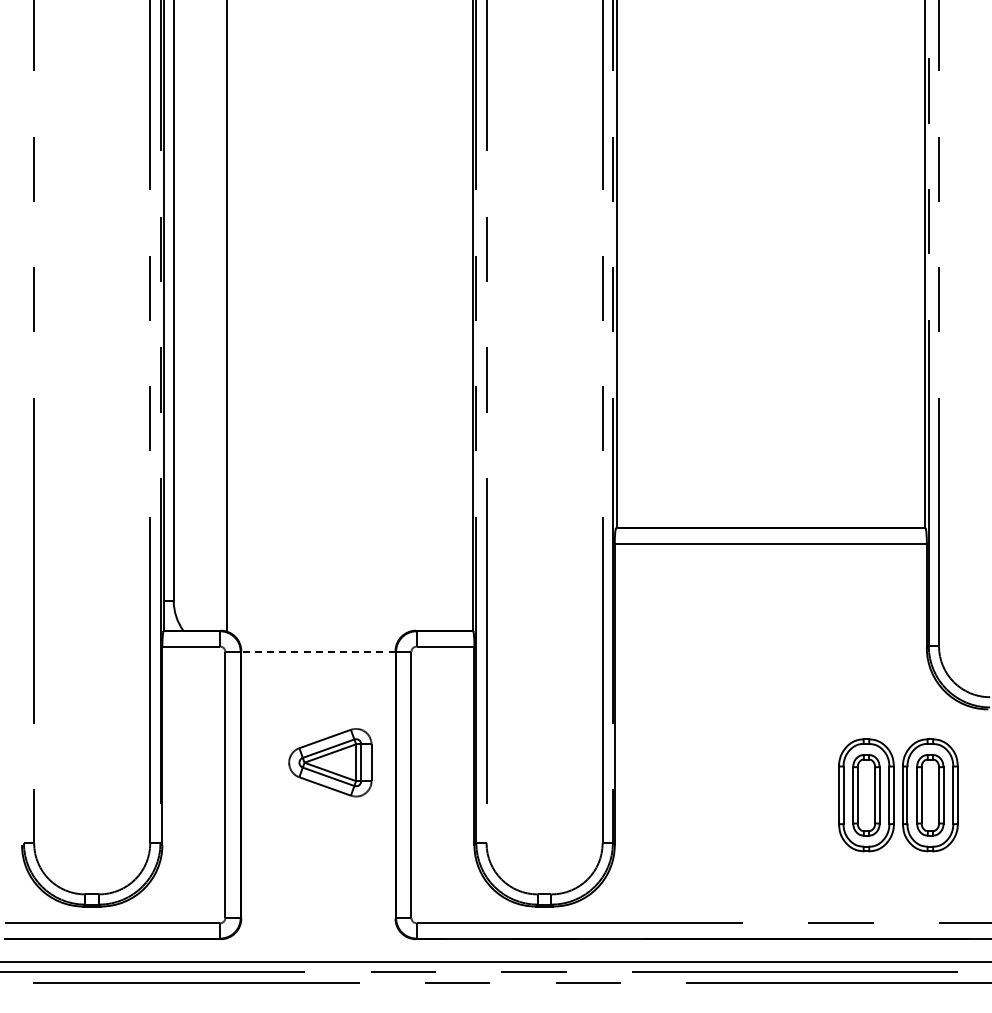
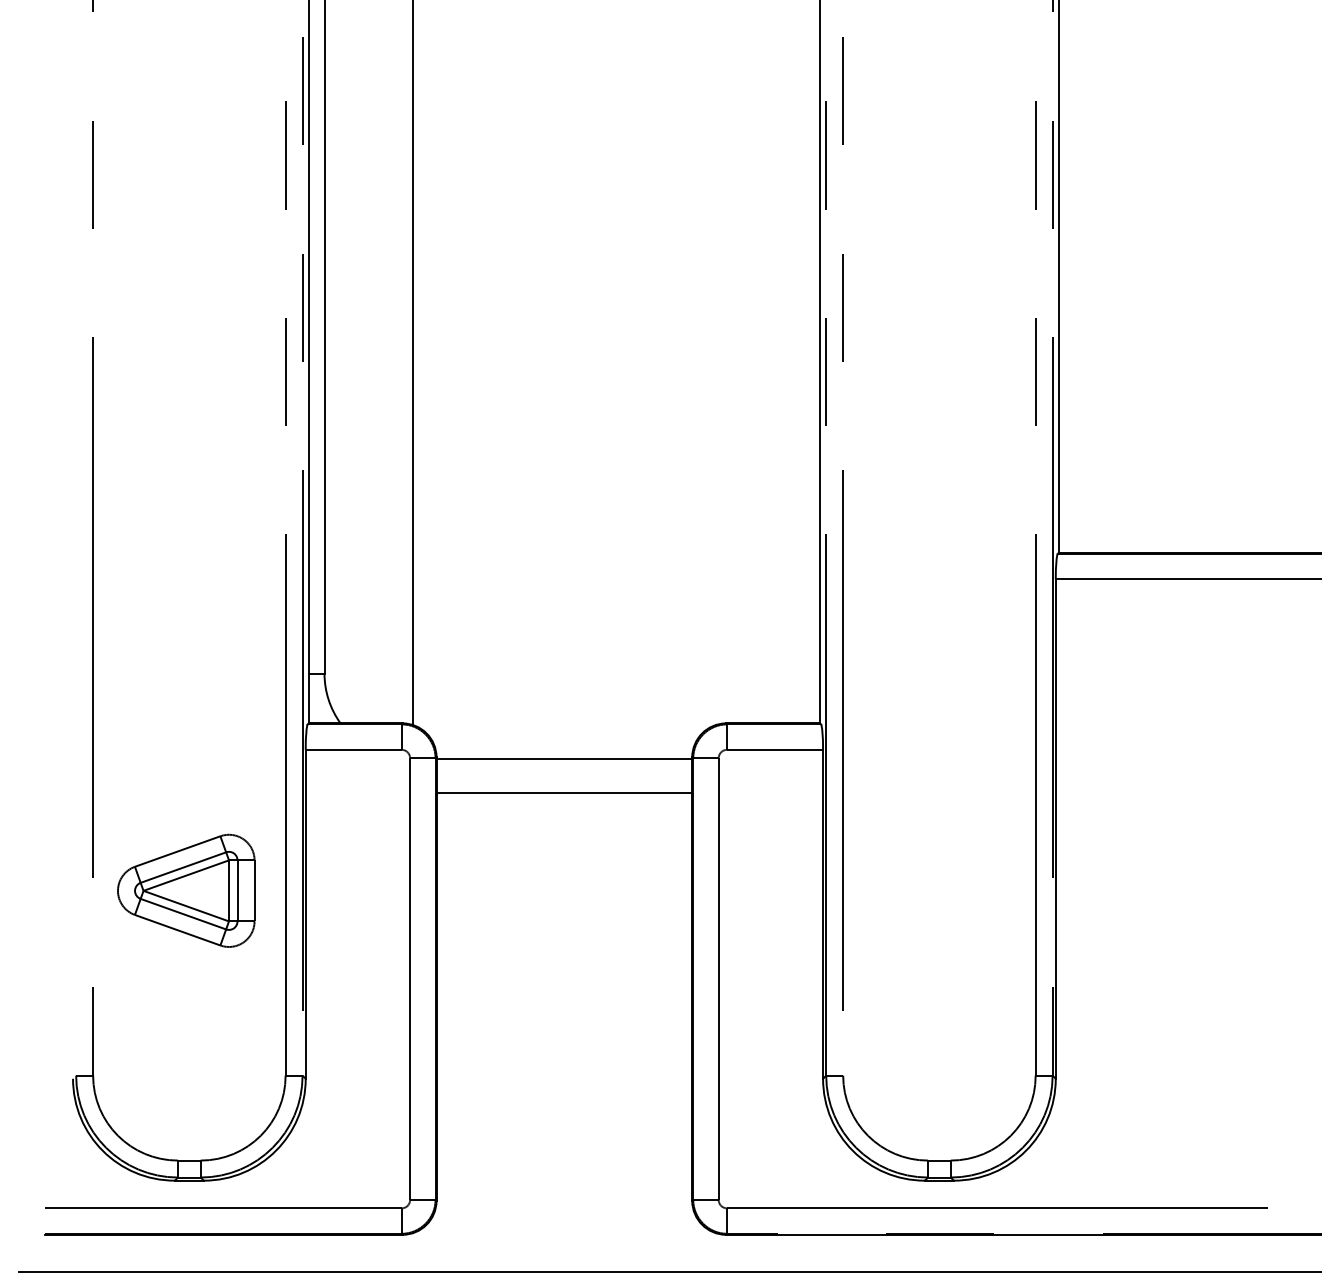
line: (317, 652) -> (562, 759), dashed -> solid
line: (318, 672) -> (564, 792), added
part: (330, 762) -> (186, 890), moved

